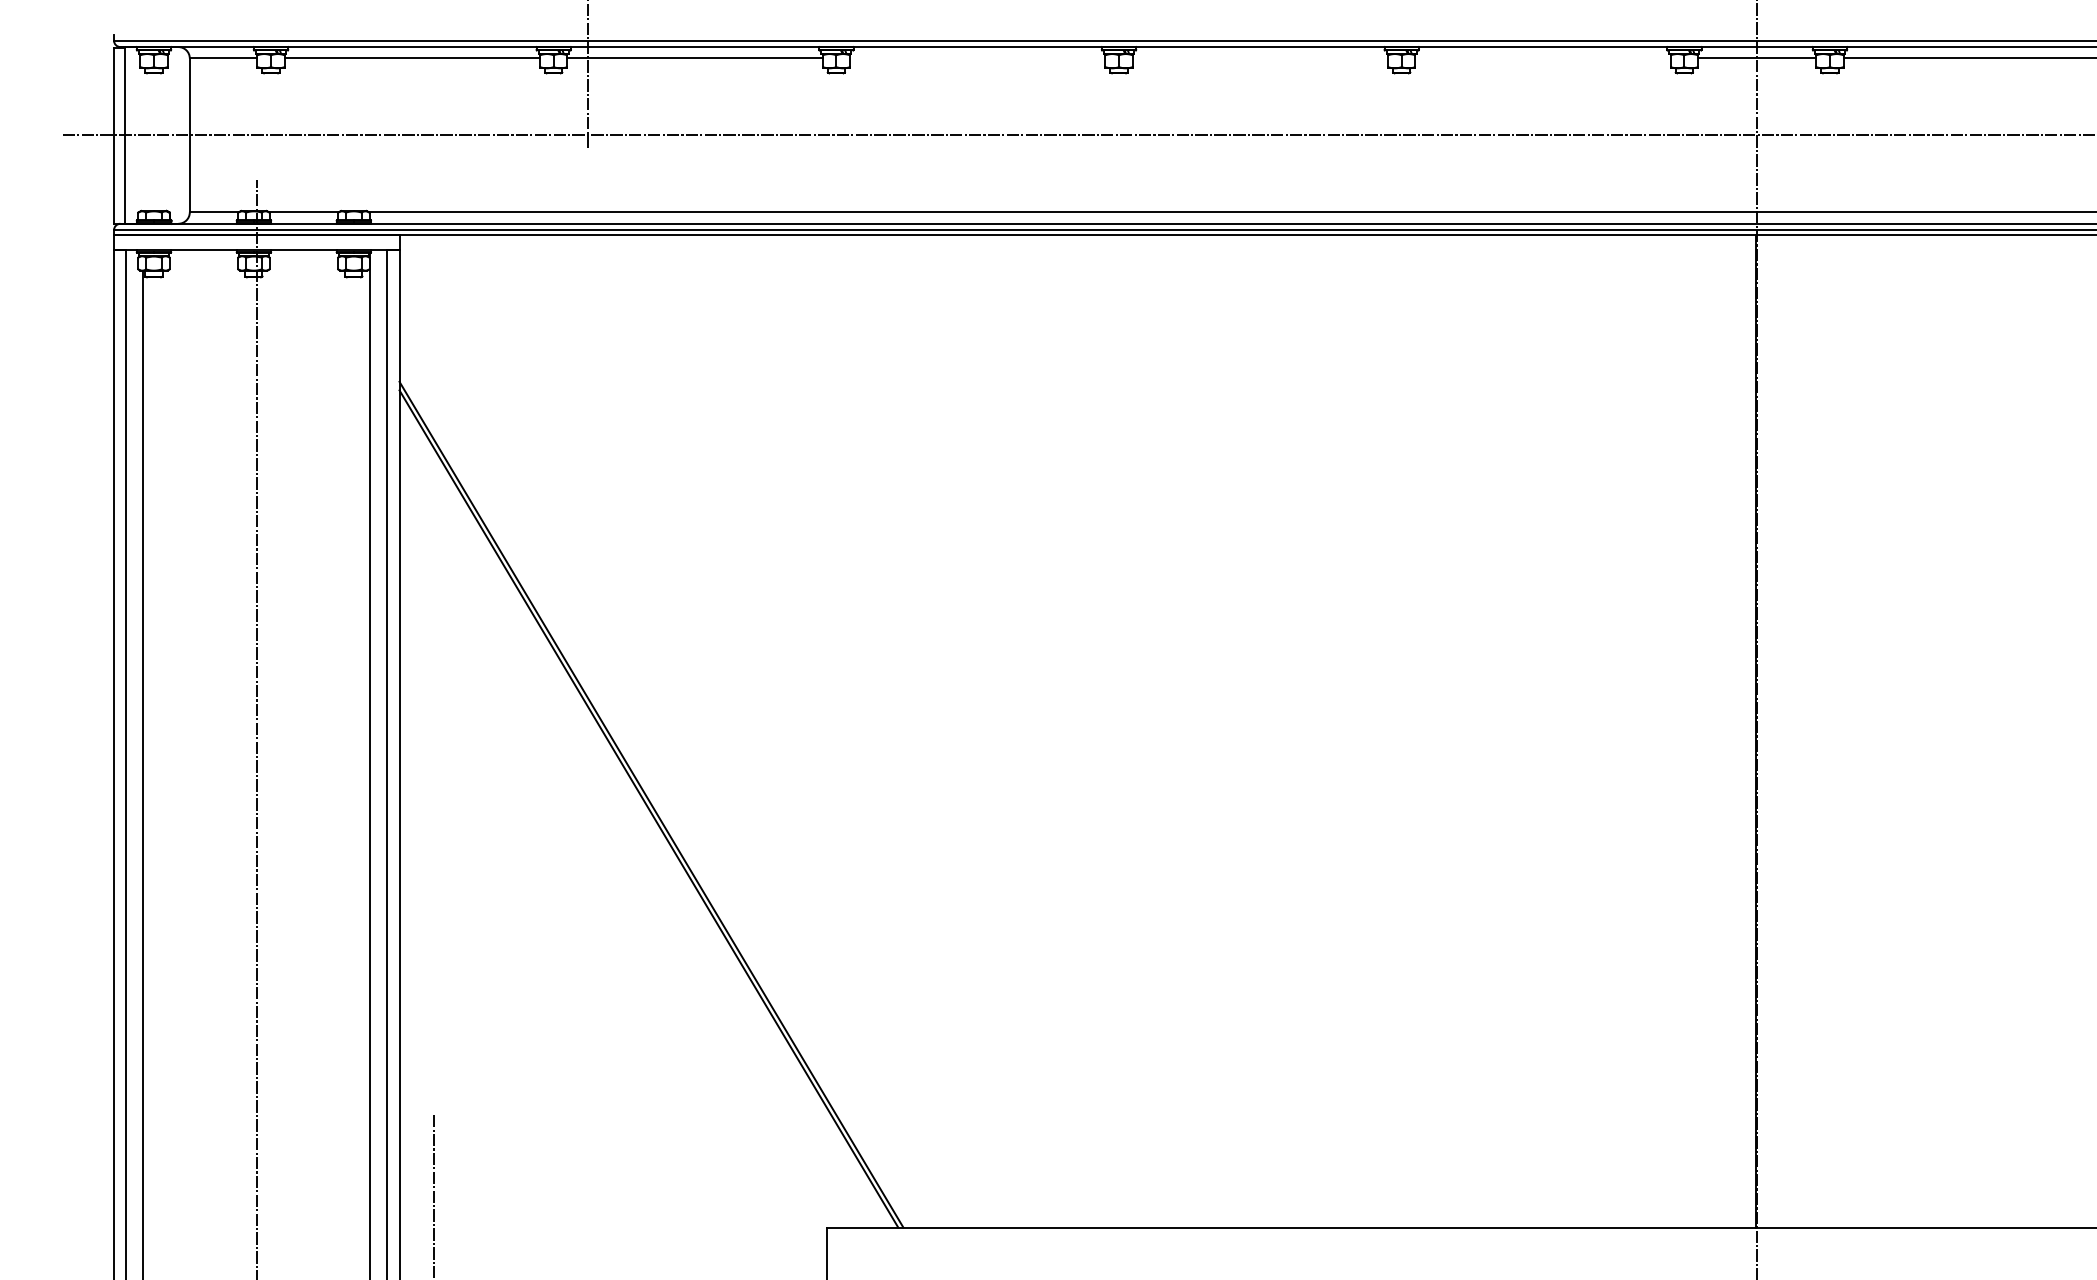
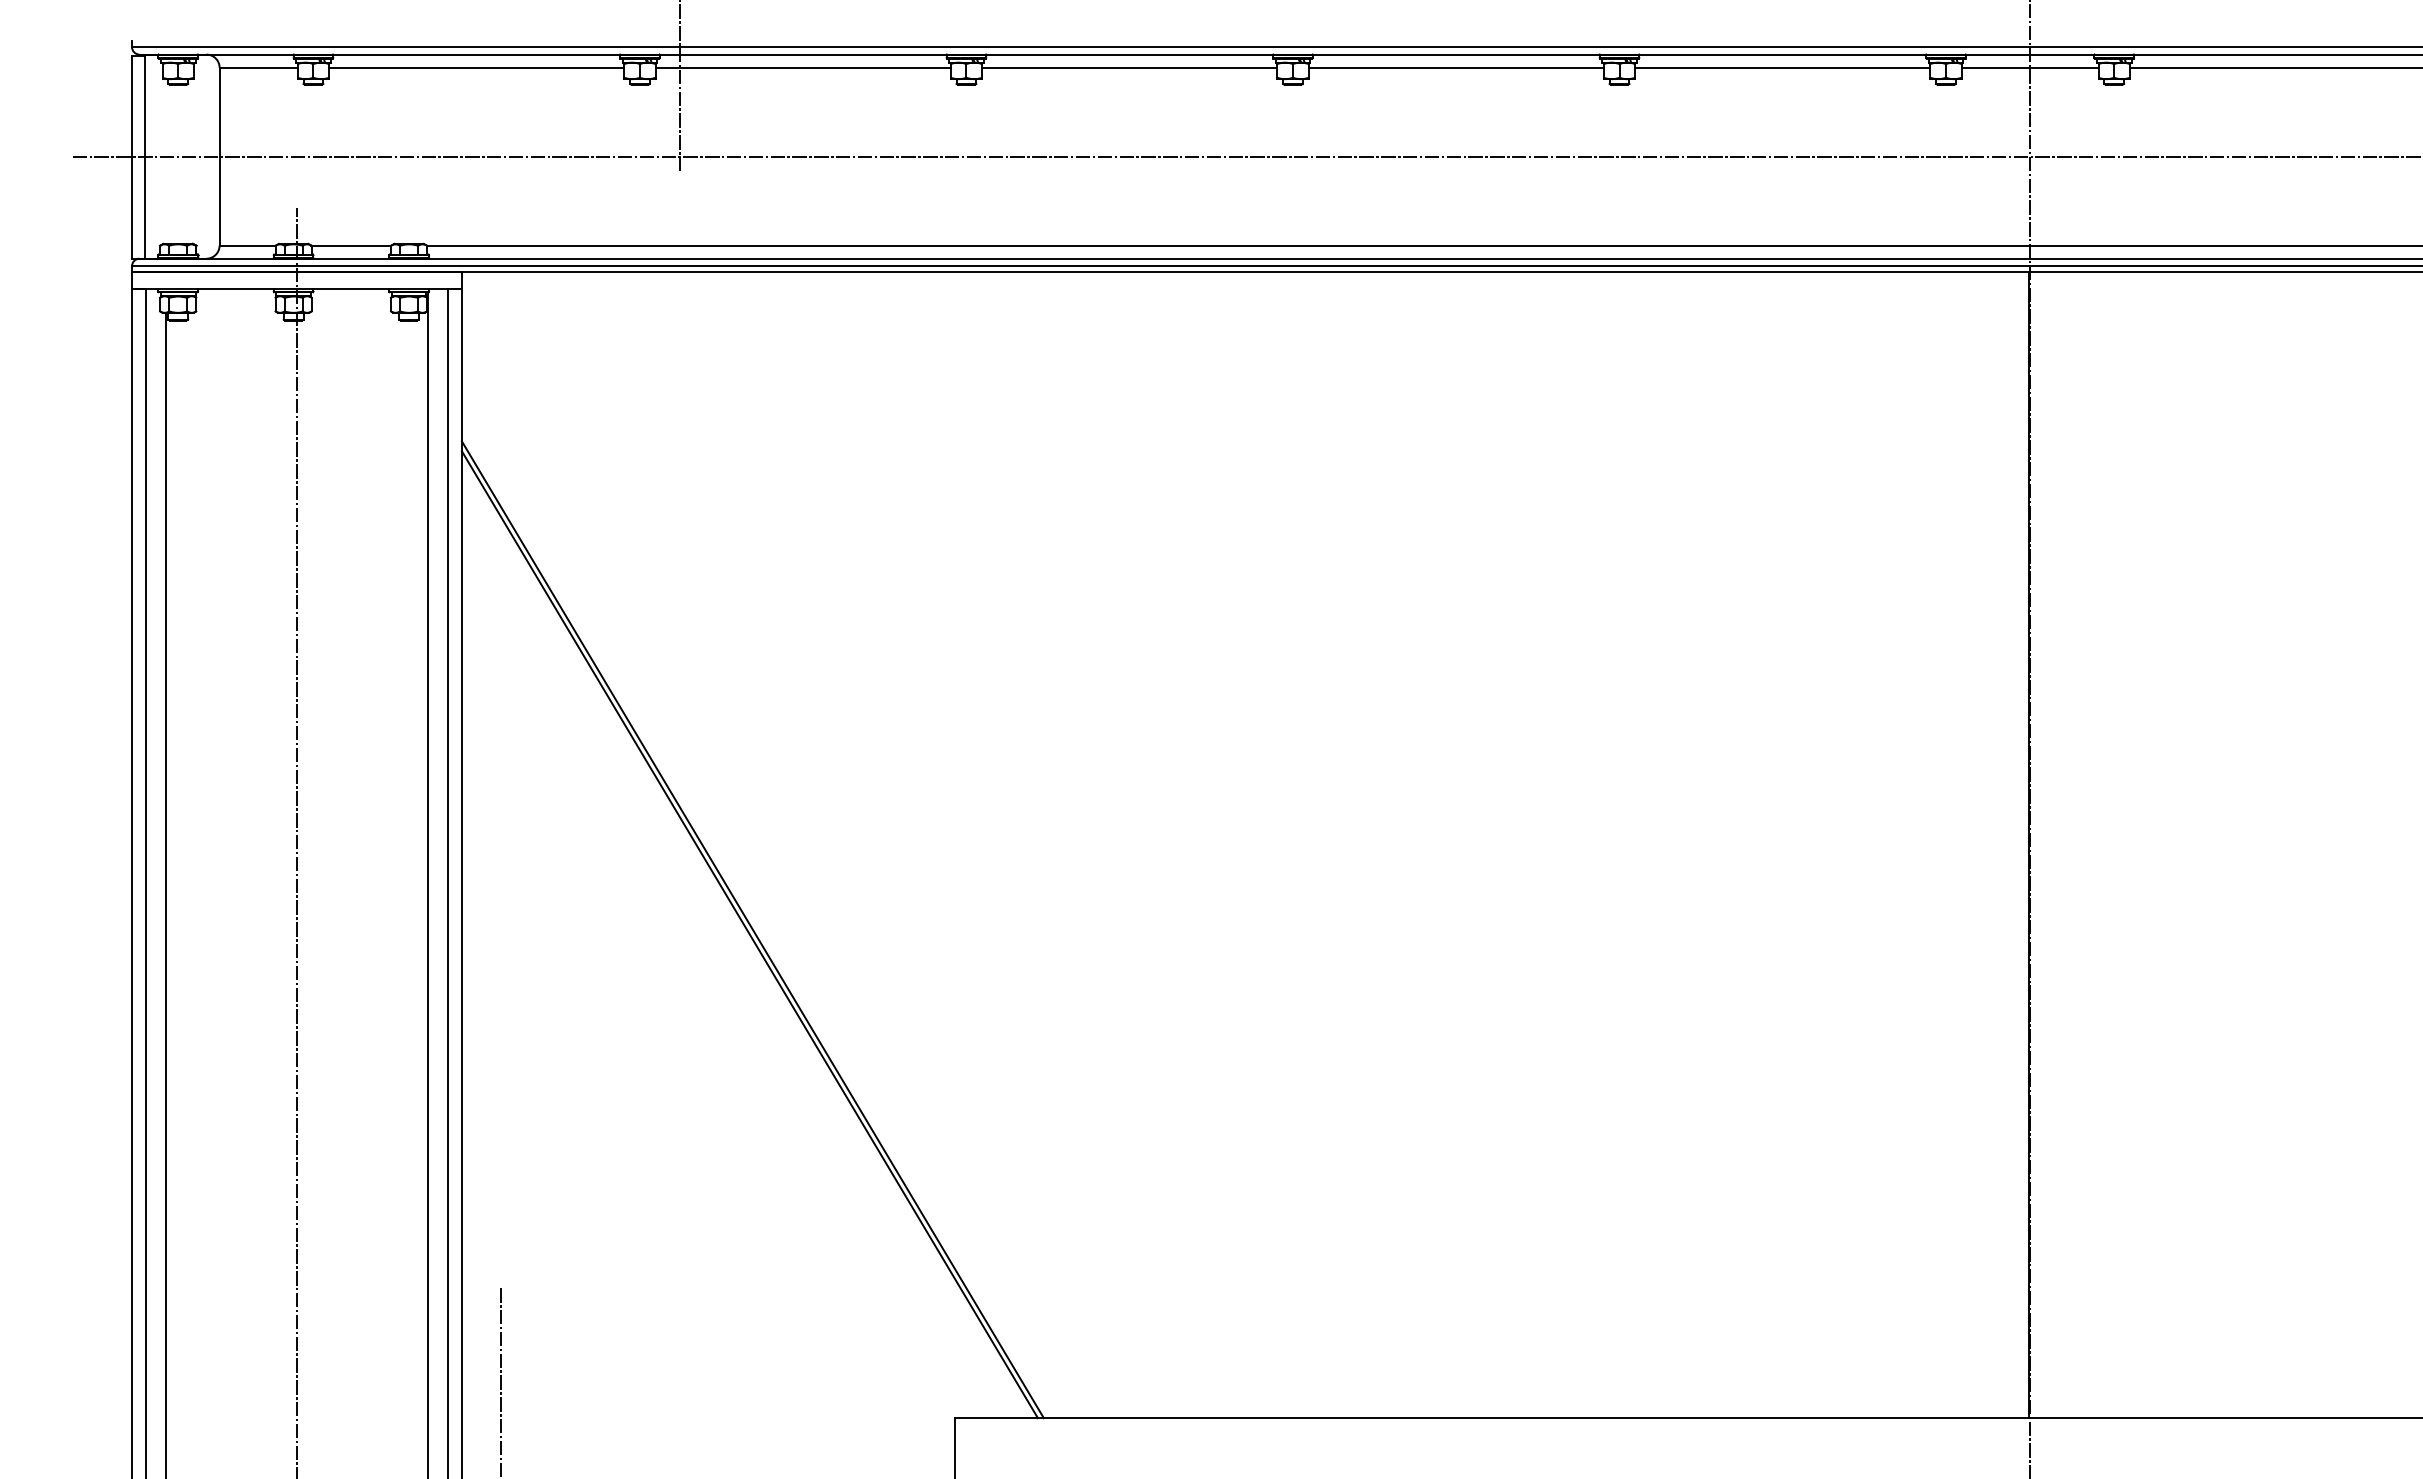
line: (977, 58) -> (1129, 67), added
line: (1259, 58) -> (1455, 67), added
line: (1542, 58) -> (1782, 67), added

